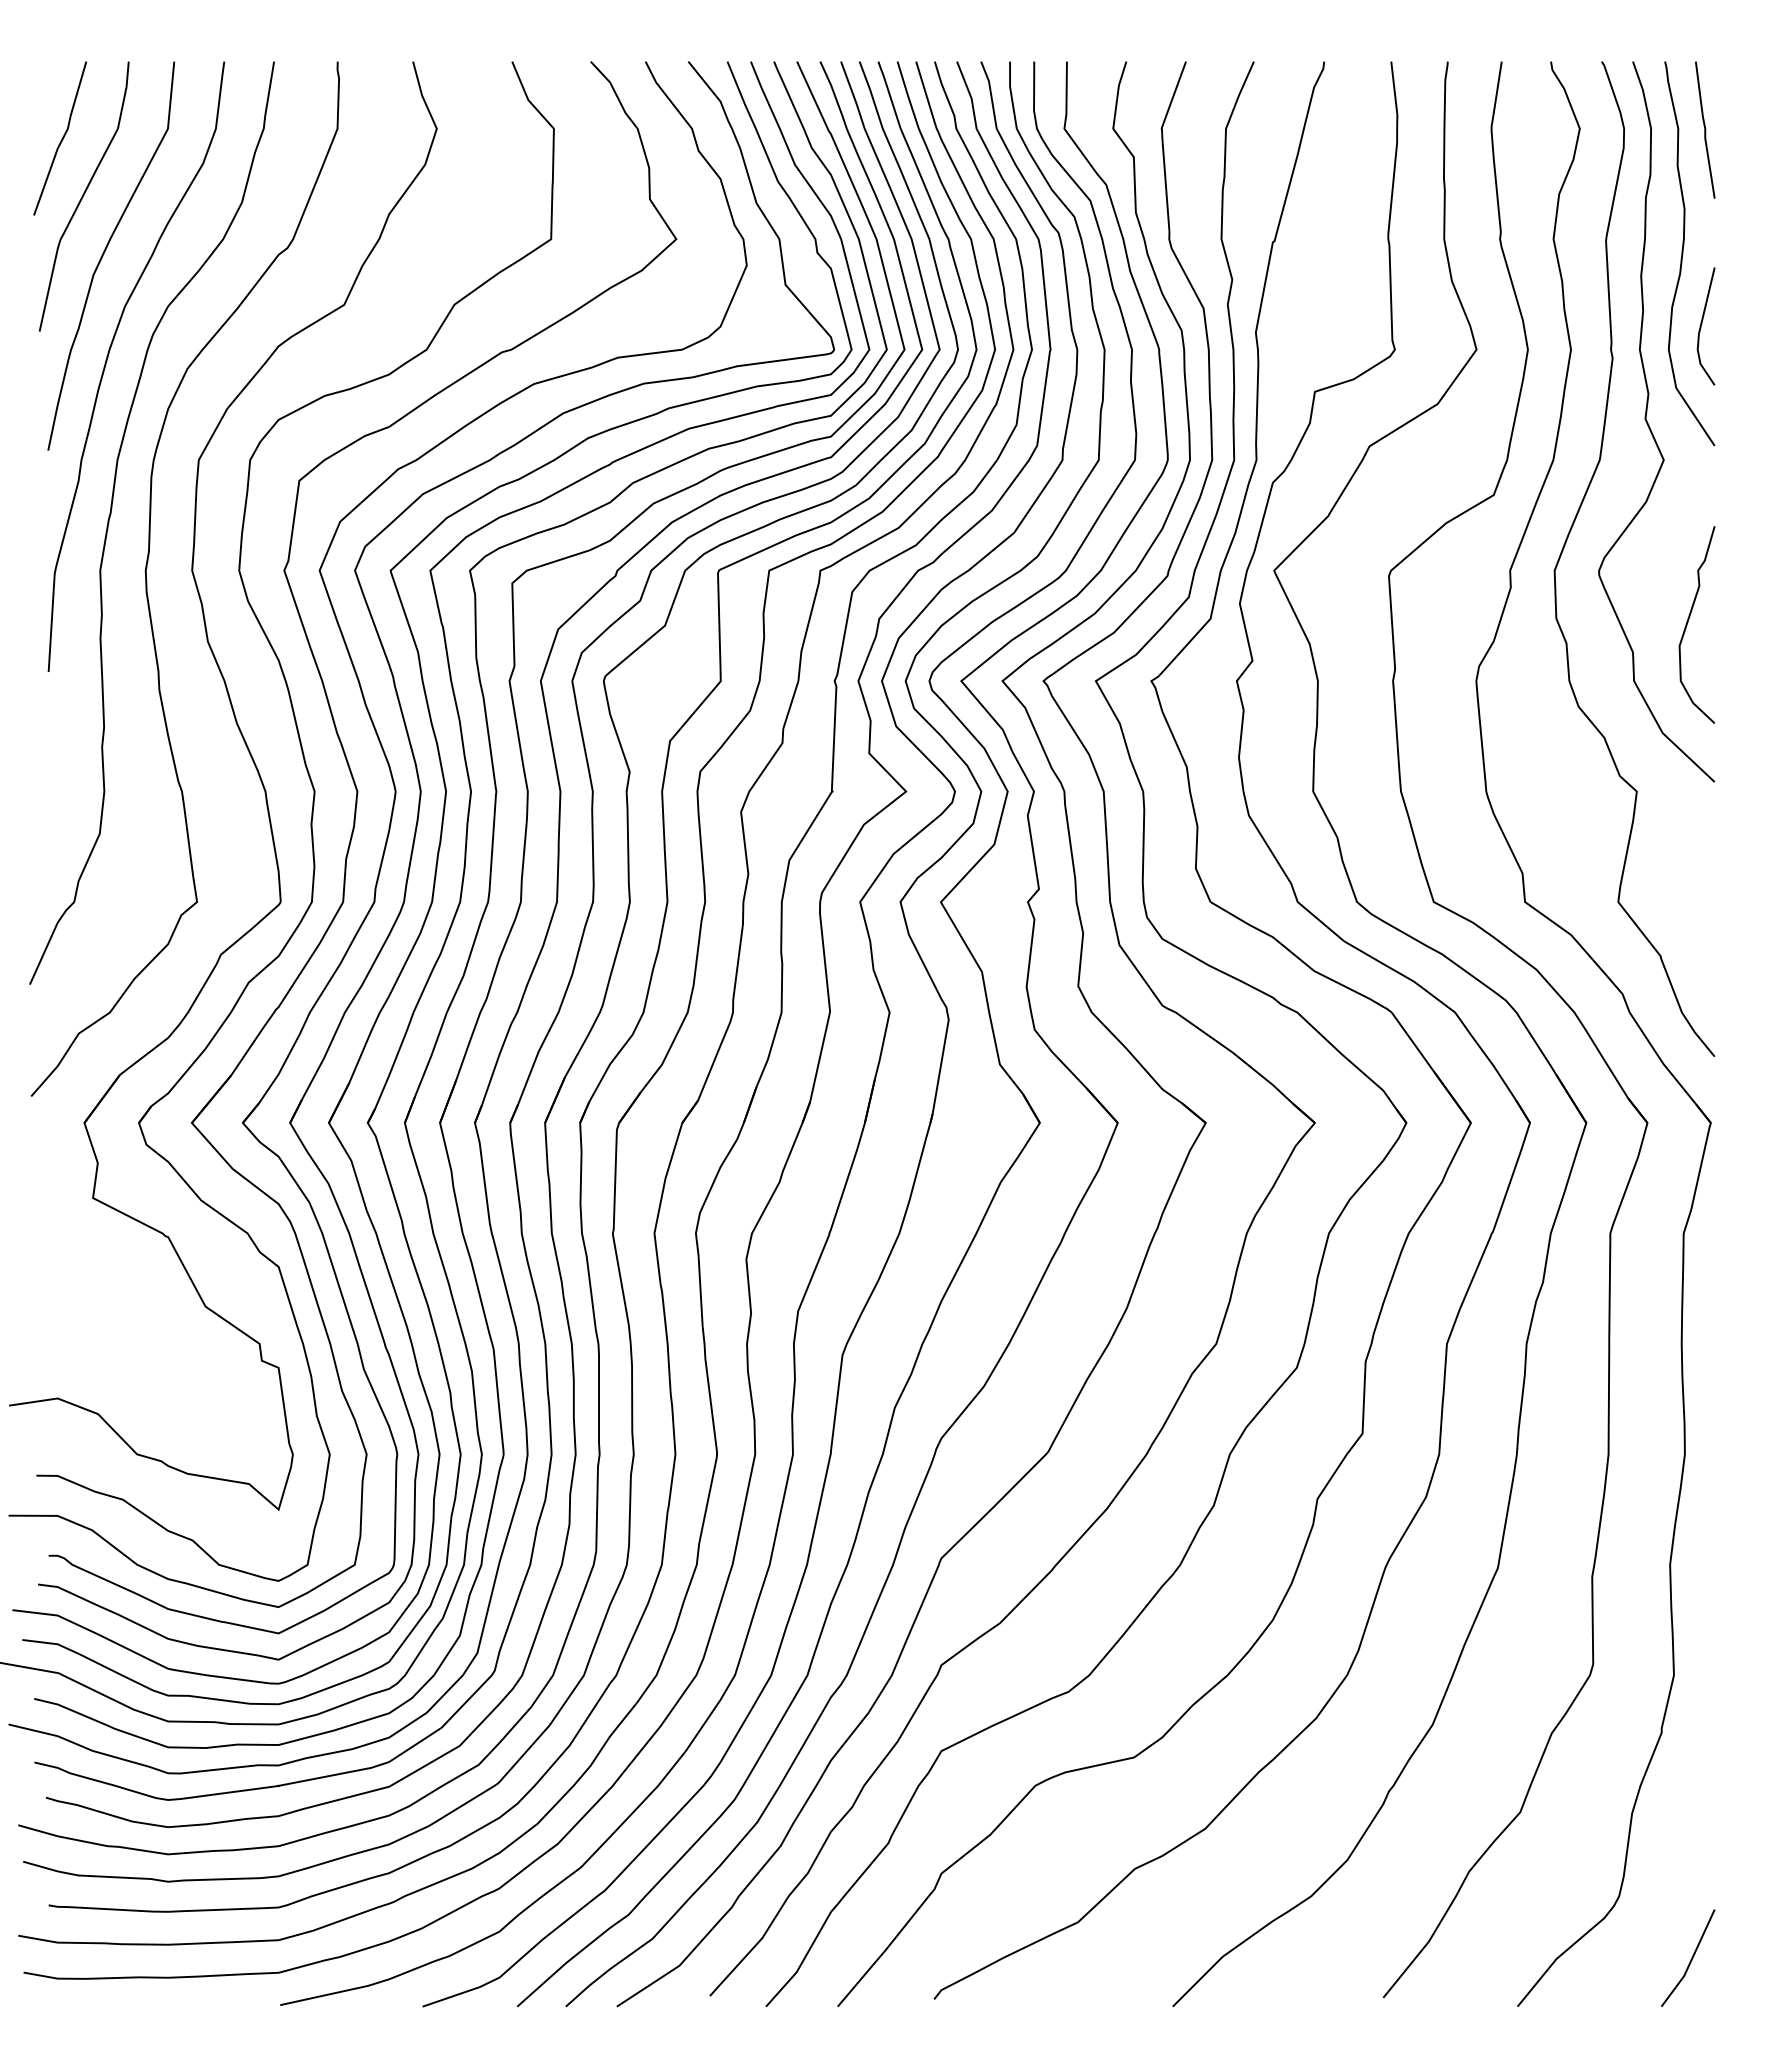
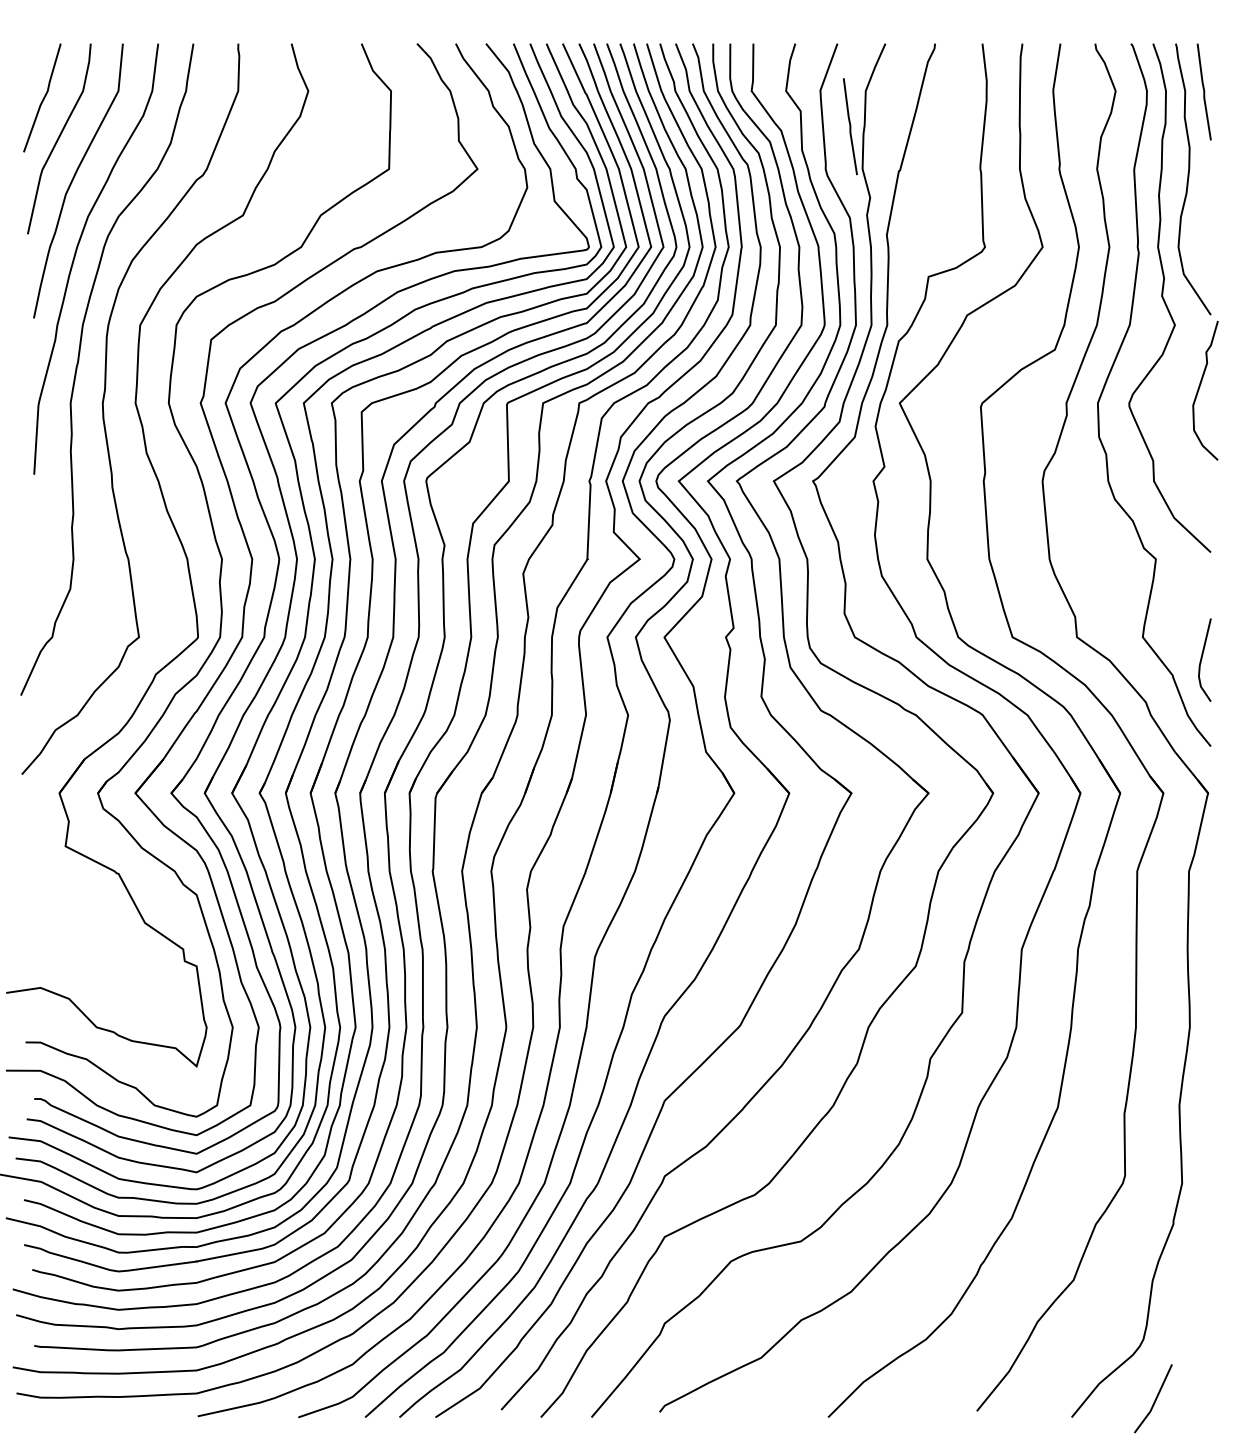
line: (1204, 178) -> (850, 126), added
line: (1702, 324) -> (1202, 658), moved
curve: (1688, 622) -> (1199, 388), moved
line: (1690, 1959) -> (1154, 1399), moved

